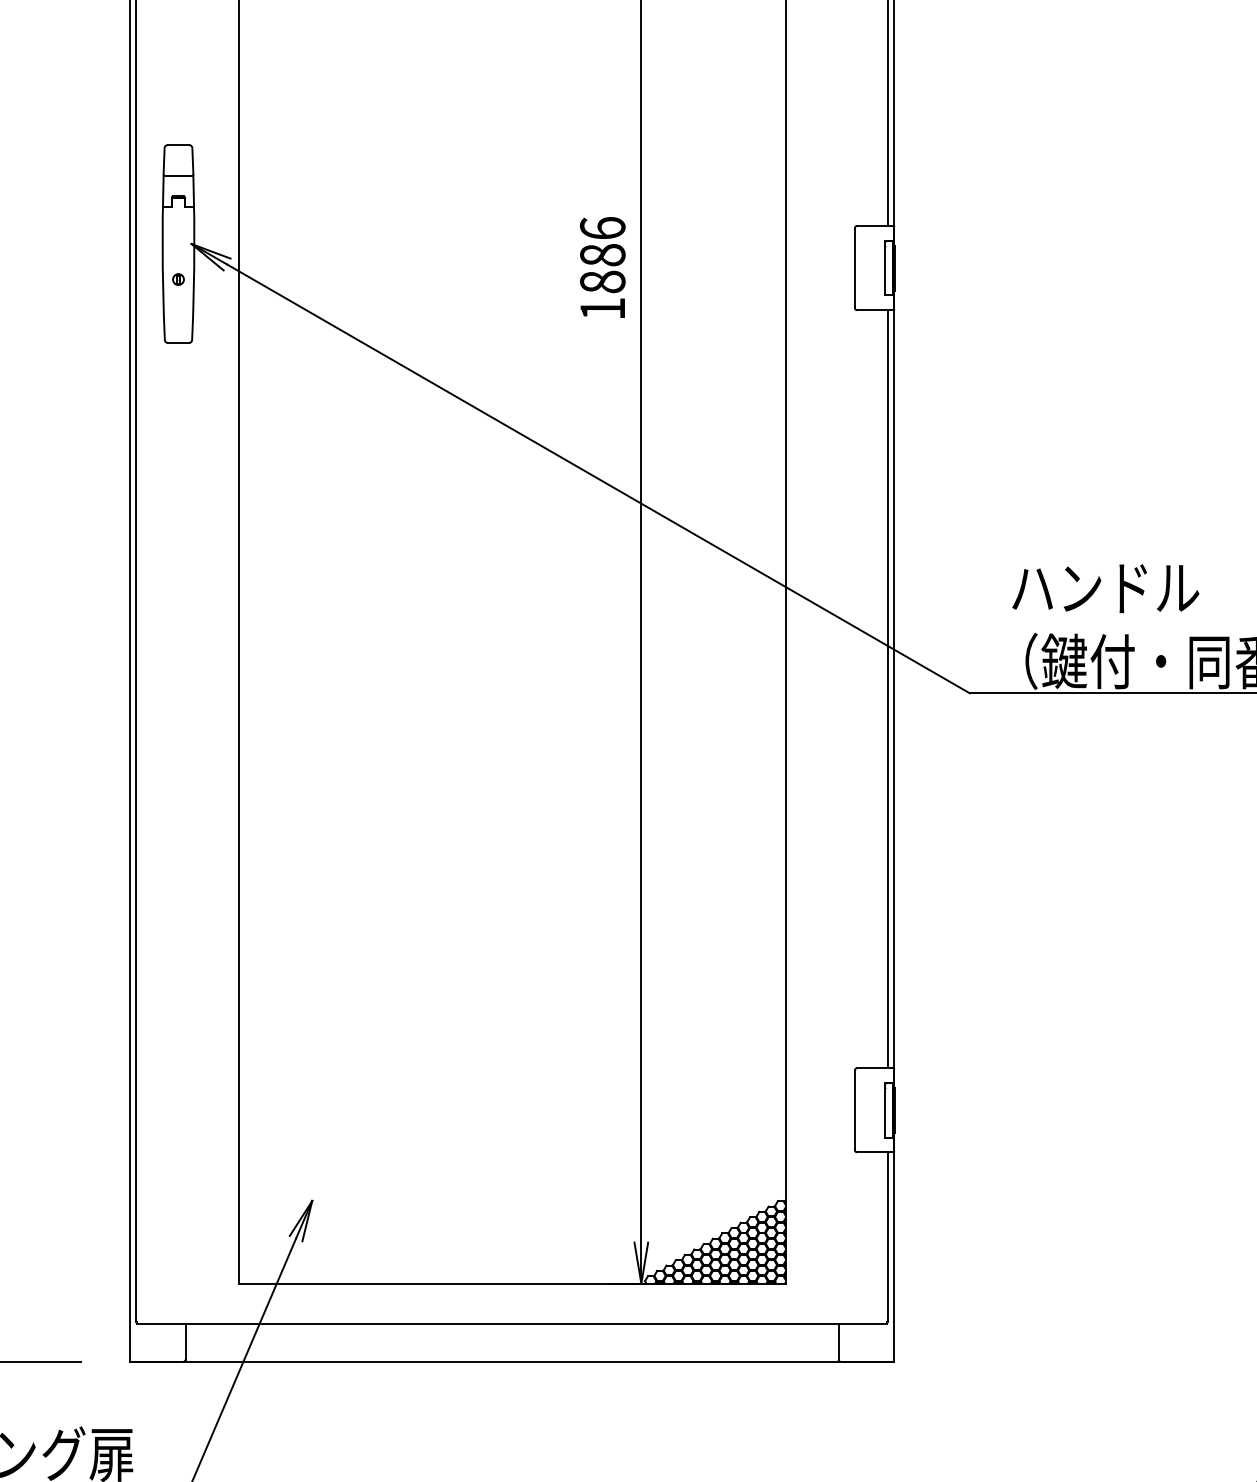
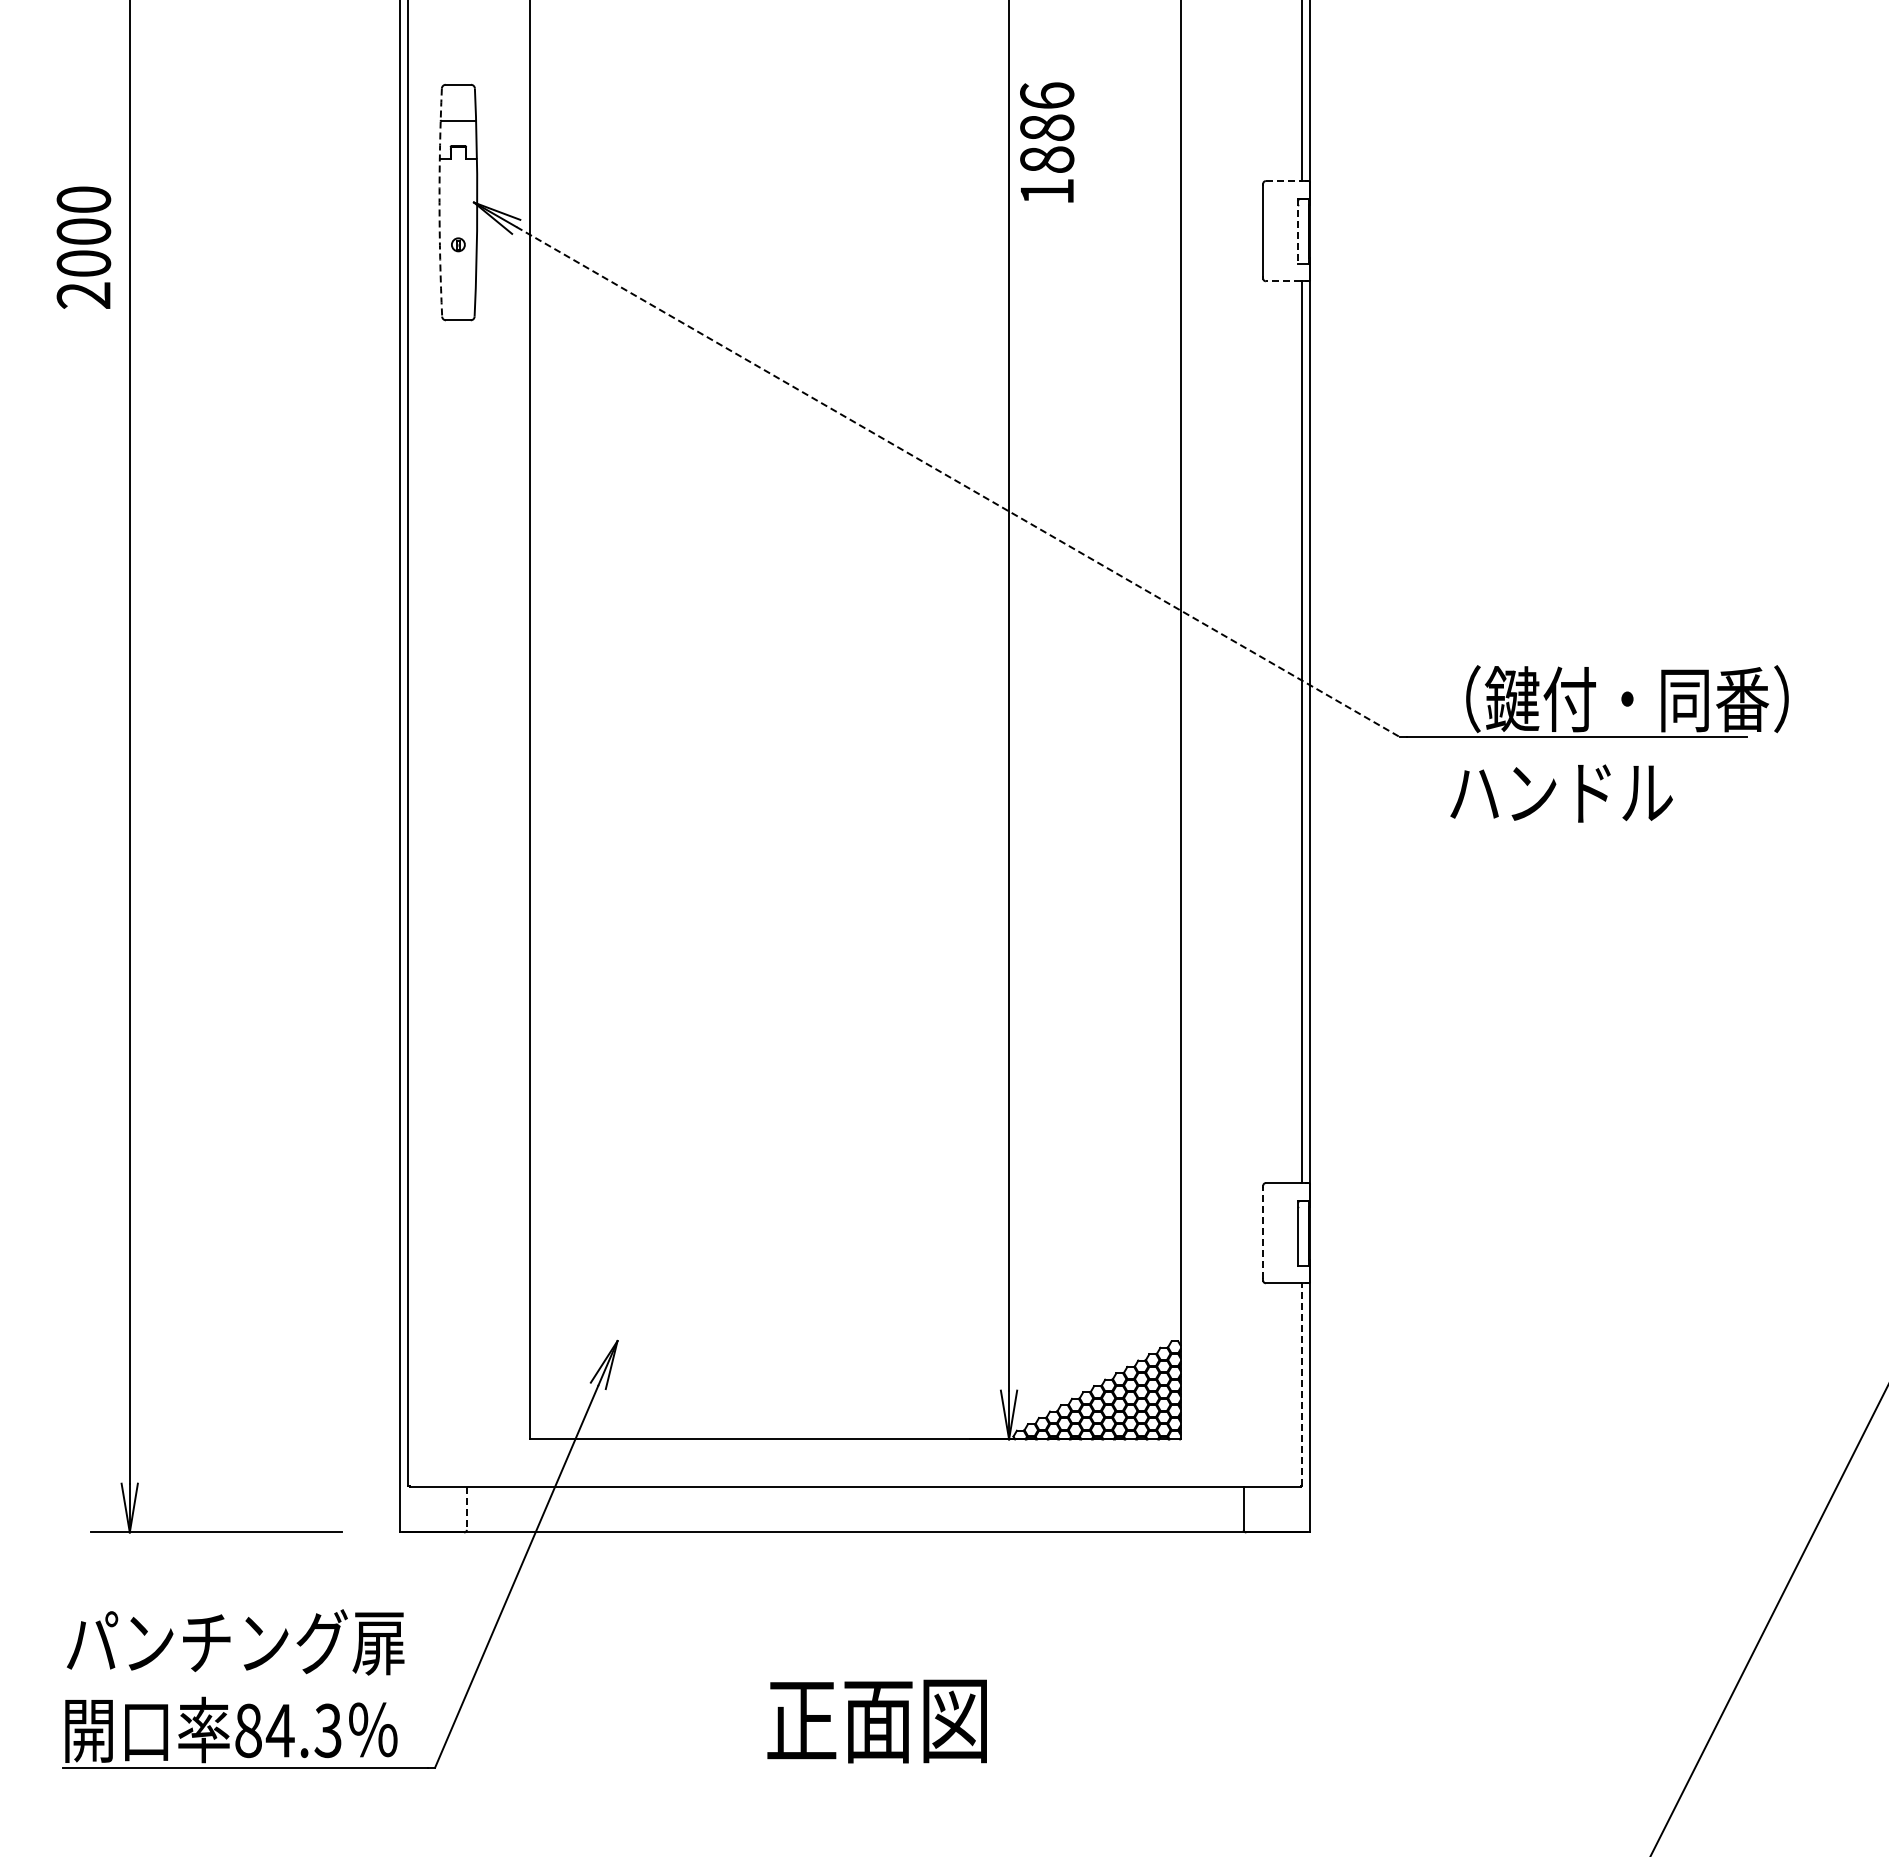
line: (872, 226) -> (1283, 181), solid -> dashed
arc: (162, 243) -> (439, 202), solid -> dashed
text: (603, 267) -> (1047, 142), moved
line: (884, 268) -> (1298, 231), solid -> dashed
line: (872, 310) -> (1283, 281), solid -> dashed
line: (598, 479) -> (958, 482), solid -> dashed
text: (1105, 588) -> (1561, 793), moved
line: (855, 1109) -> (1263, 1232), solid -> dashed
line: (887, 1236) -> (1302, 1383), solid -> dashed
line: (185, 1341) -> (466, 1508), solid -> dashed

